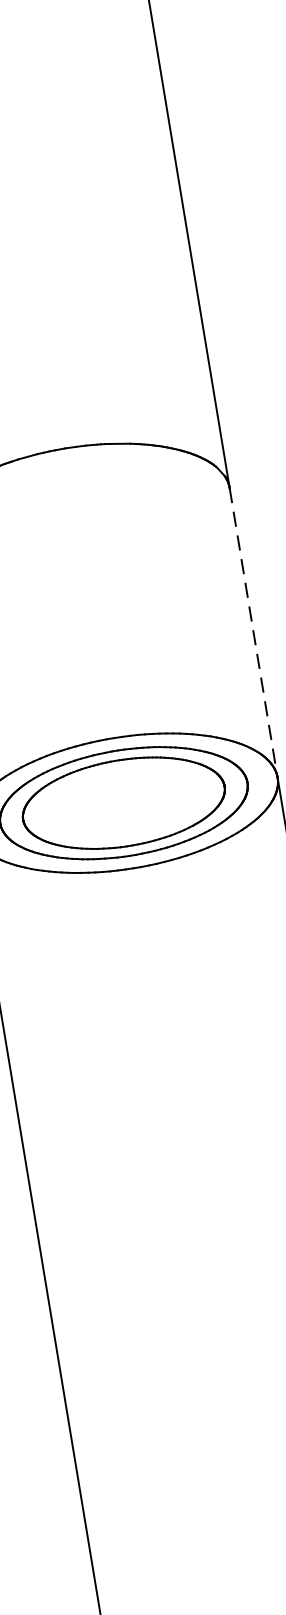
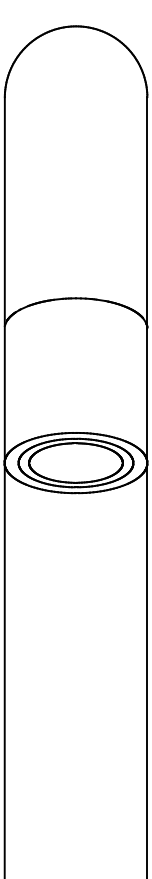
line: (254, 634) -> (147, 396), dashed -> solid

